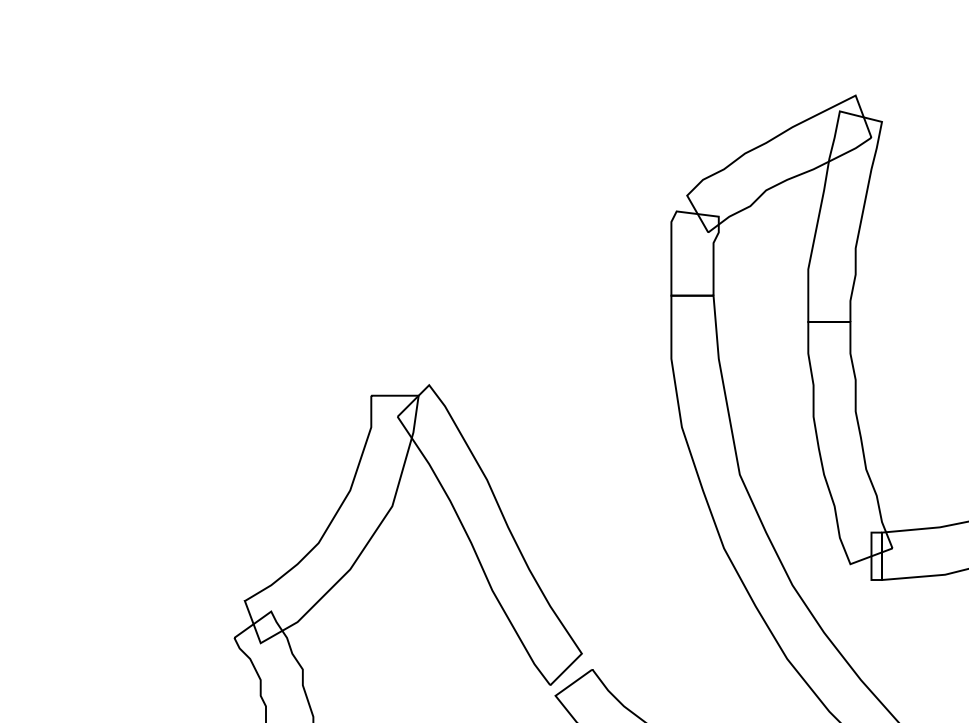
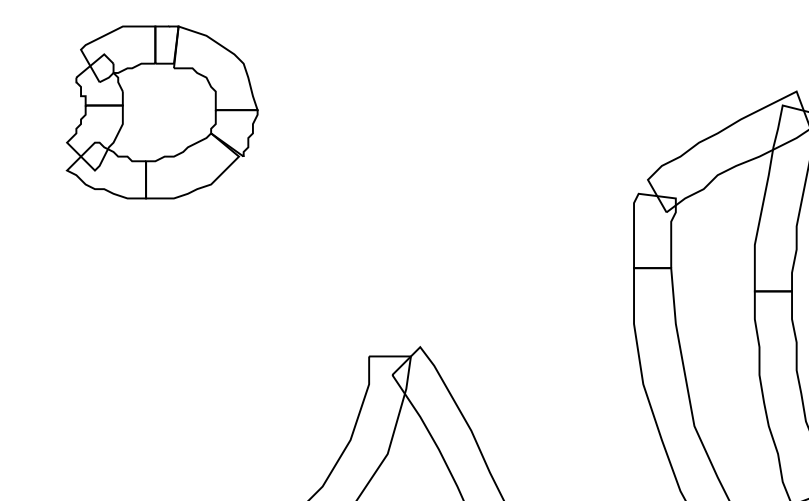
part: (136, 118) -> (161, 111), added

